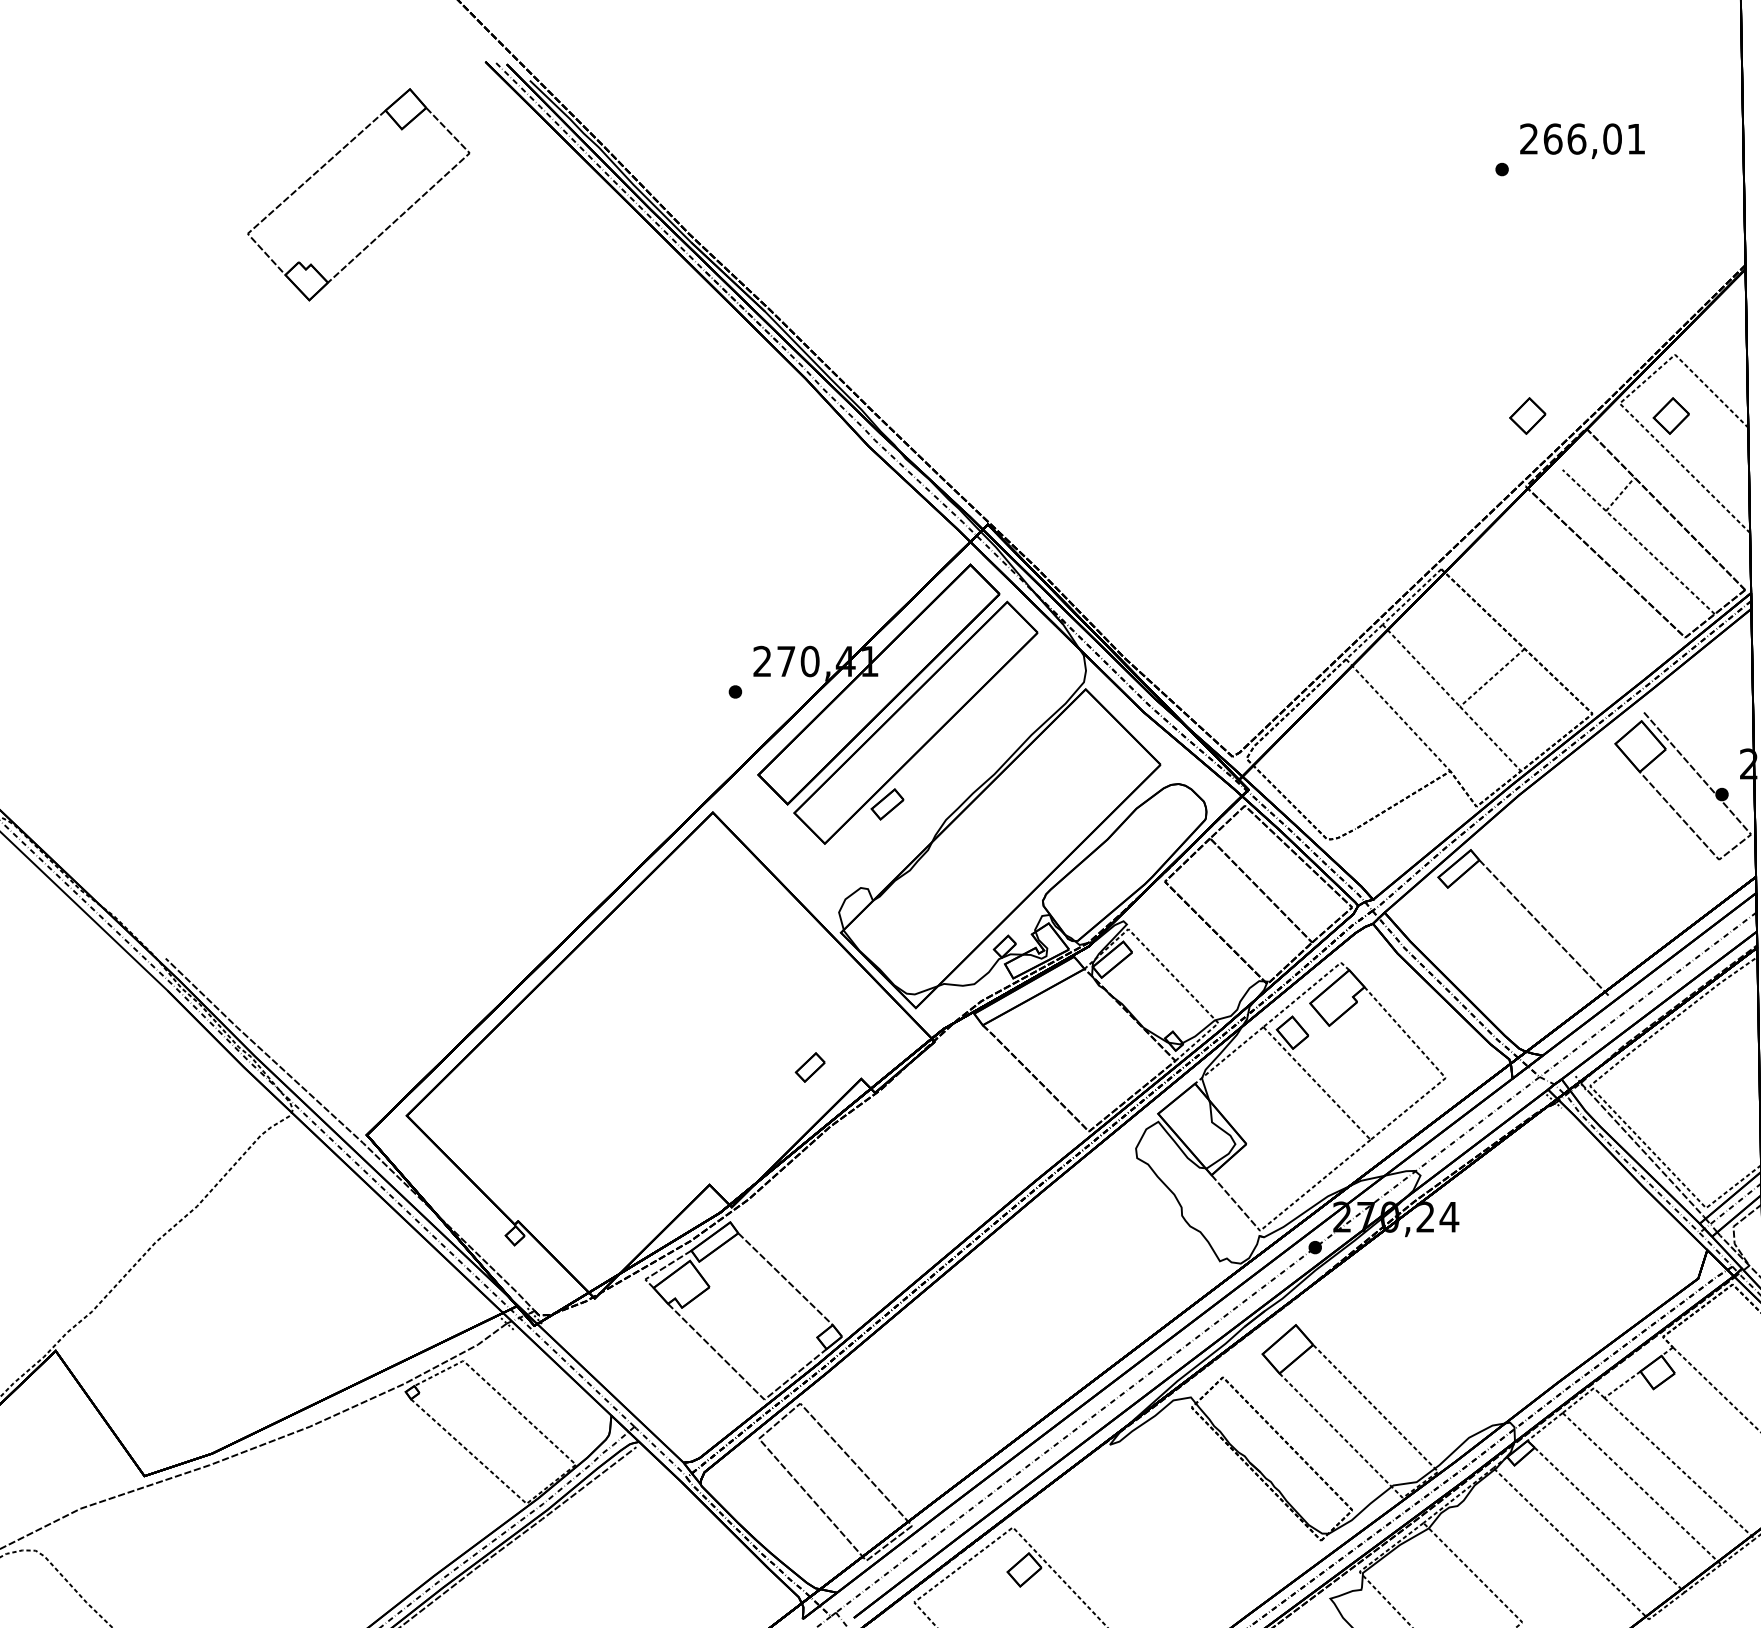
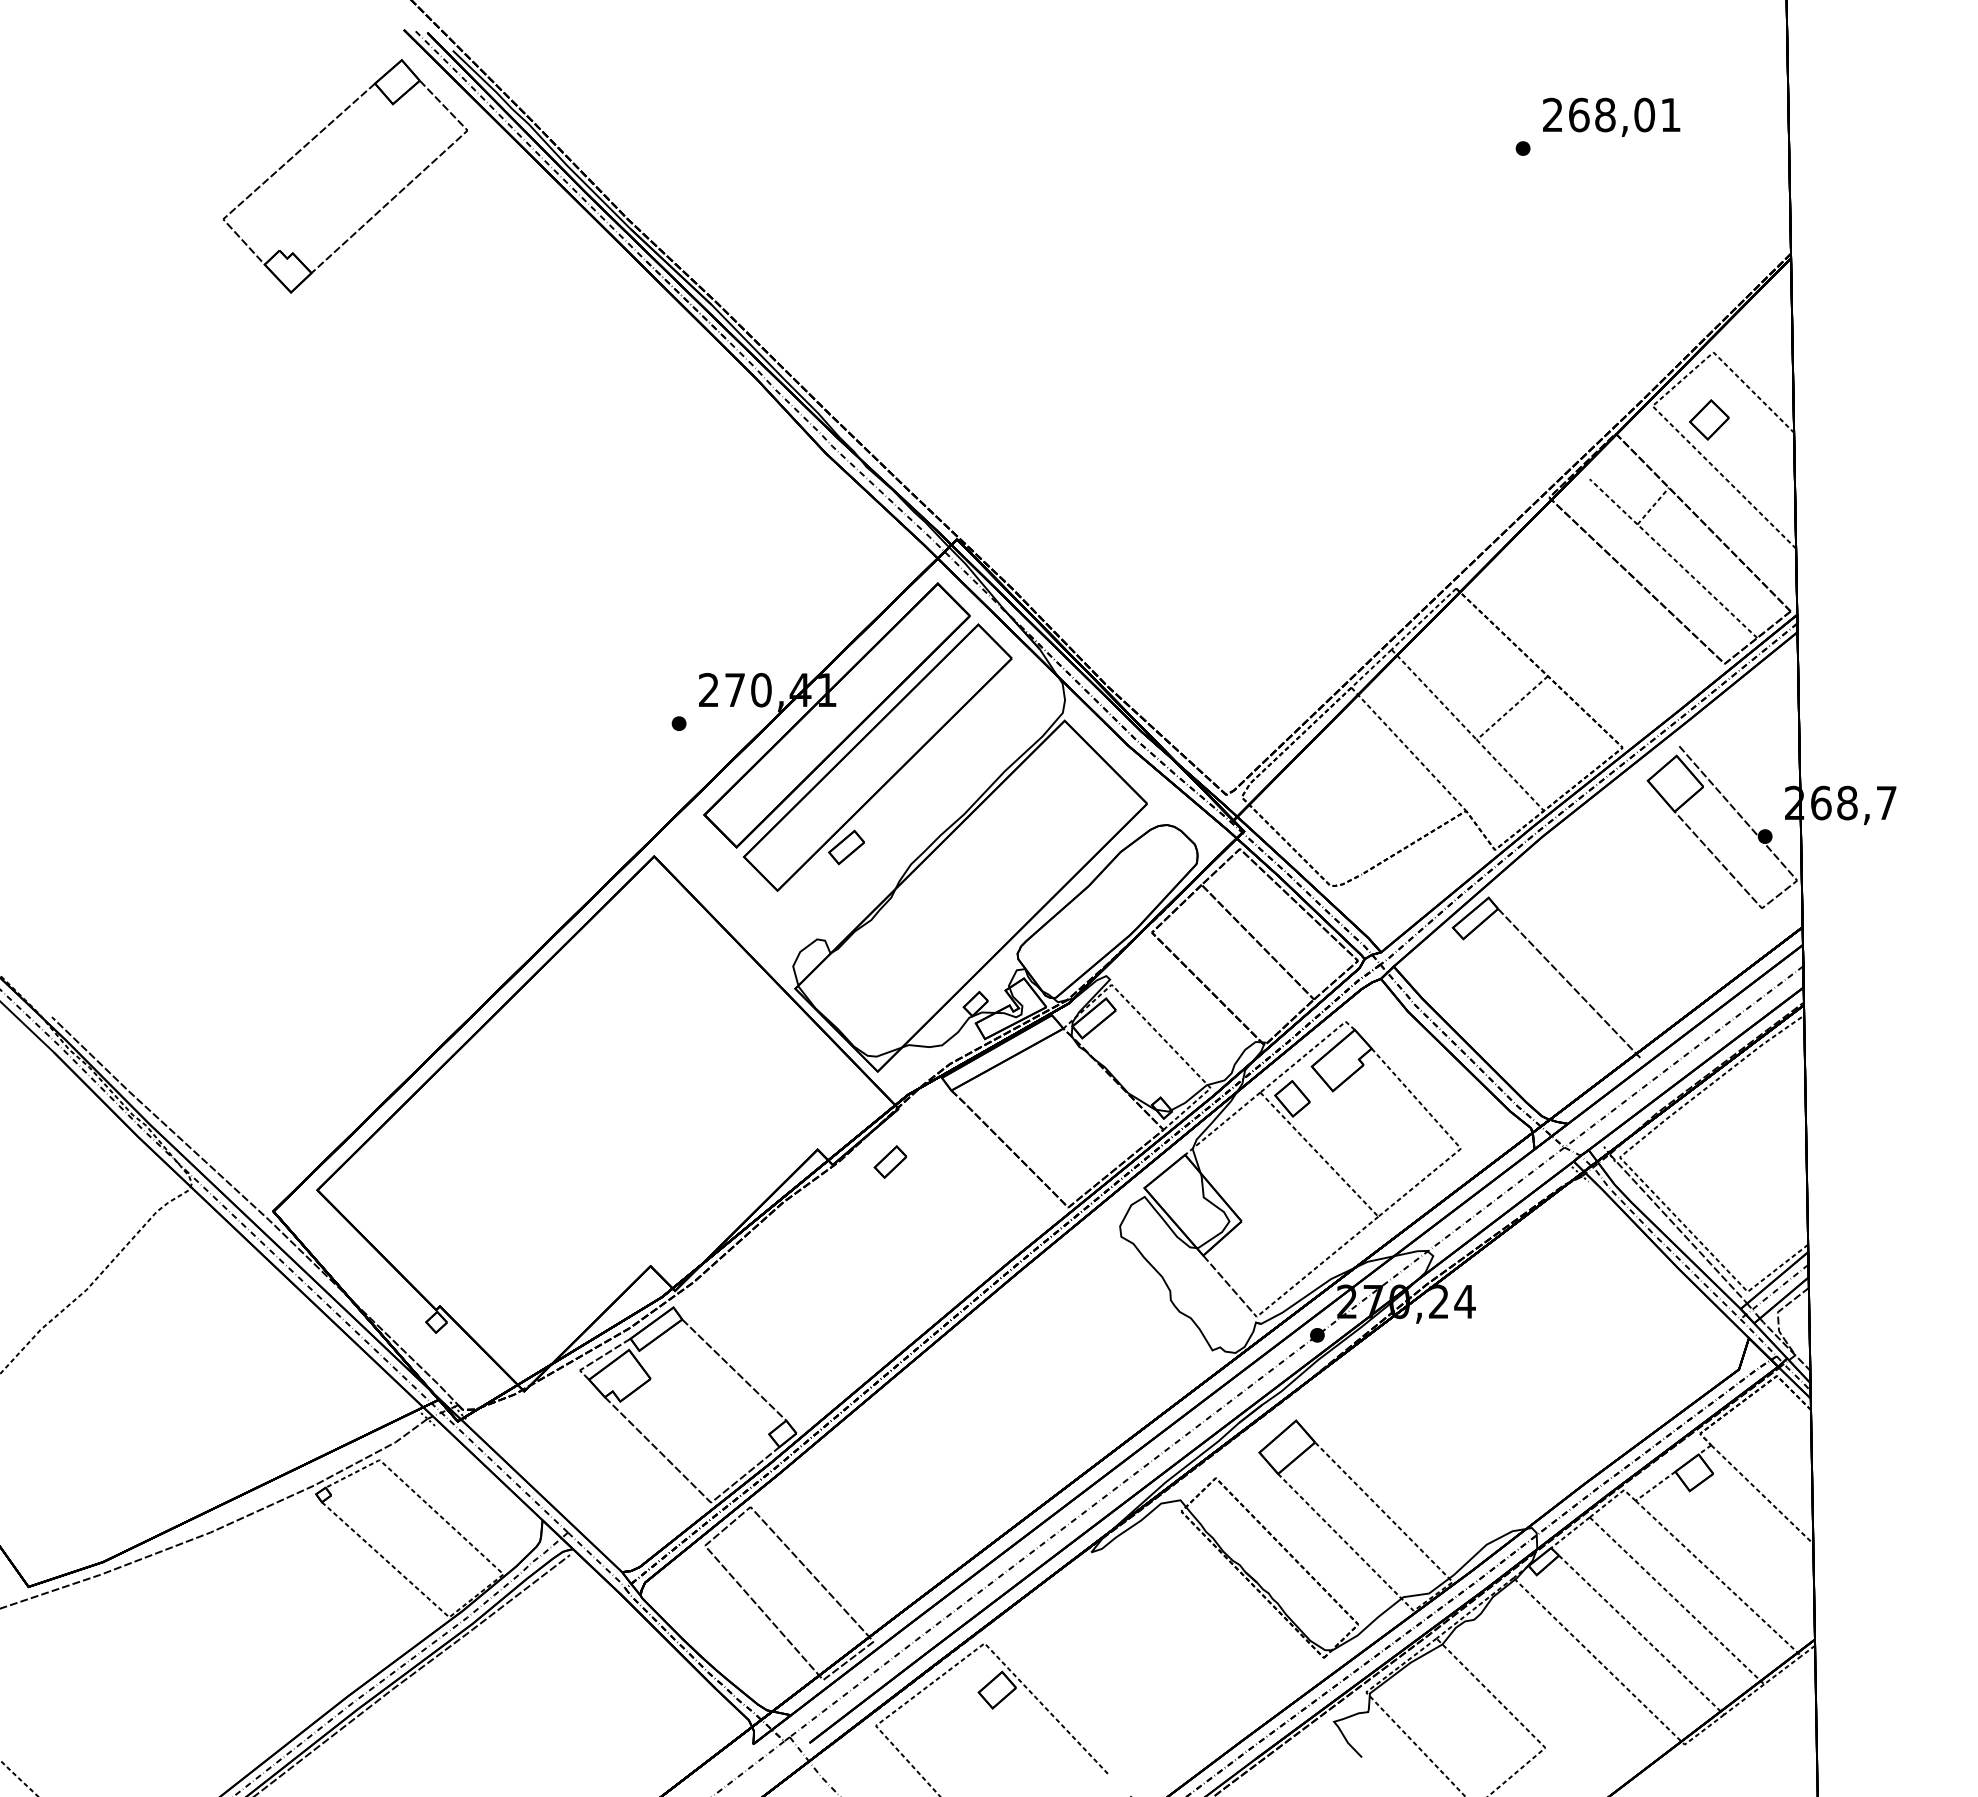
text: (1576, 138) -> (1605, 114), 266,01 -> 268,01
part: (330, 161) -> (314, 139), moved
part: (1527, 415) -> (1551, 419), removed
part: (810, 1066) -> (890, 1161), moved

